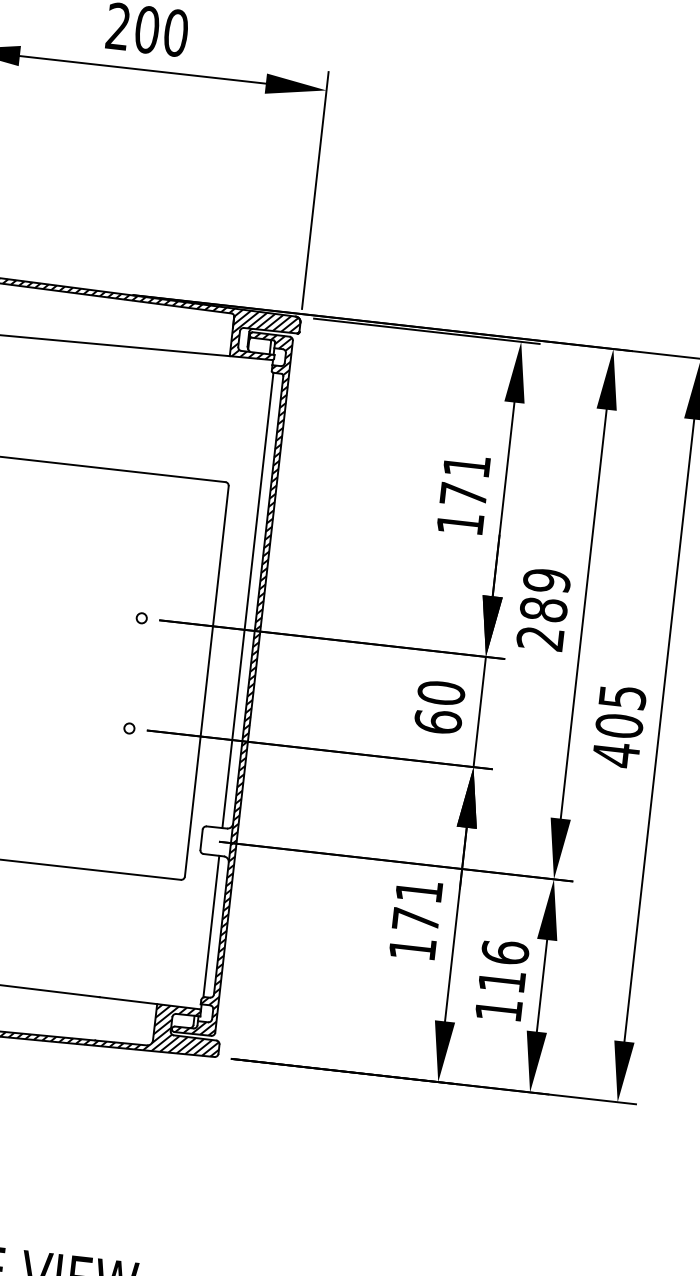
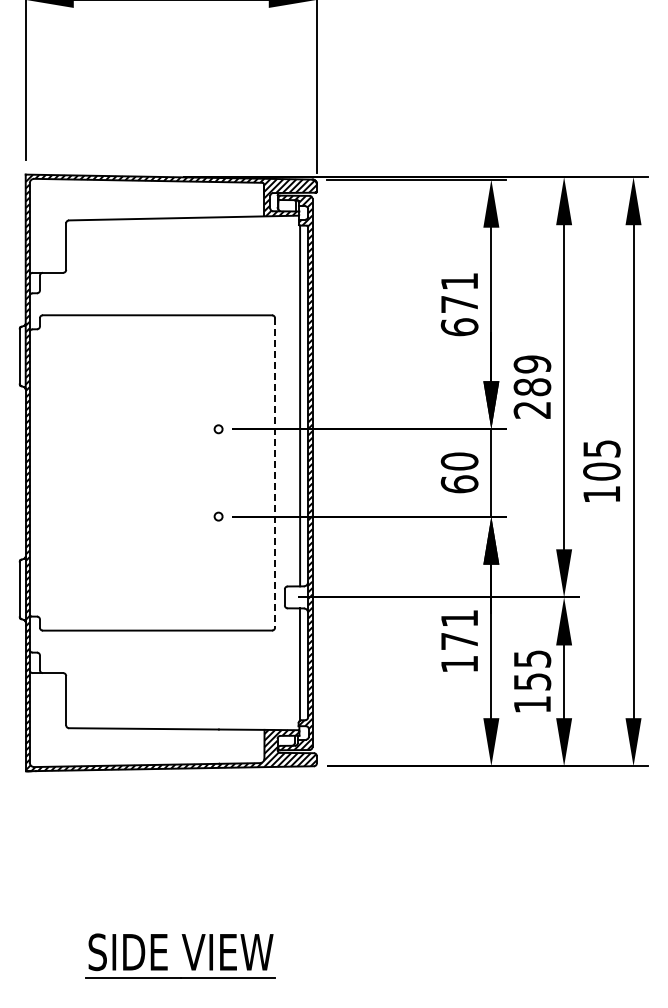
text: (460, 523) -> (459, 327), 171 -> 671
line: (207, 680) -> (275, 472), solid -> dashed
text: (615, 754) -> (601, 494), 405 -> 105
text: (503, 965) -> (532, 669), 116 -> 155

